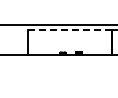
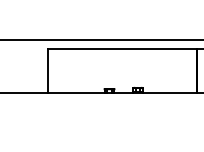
line: (70, 29) -> (122, 47), dashed -> solid

